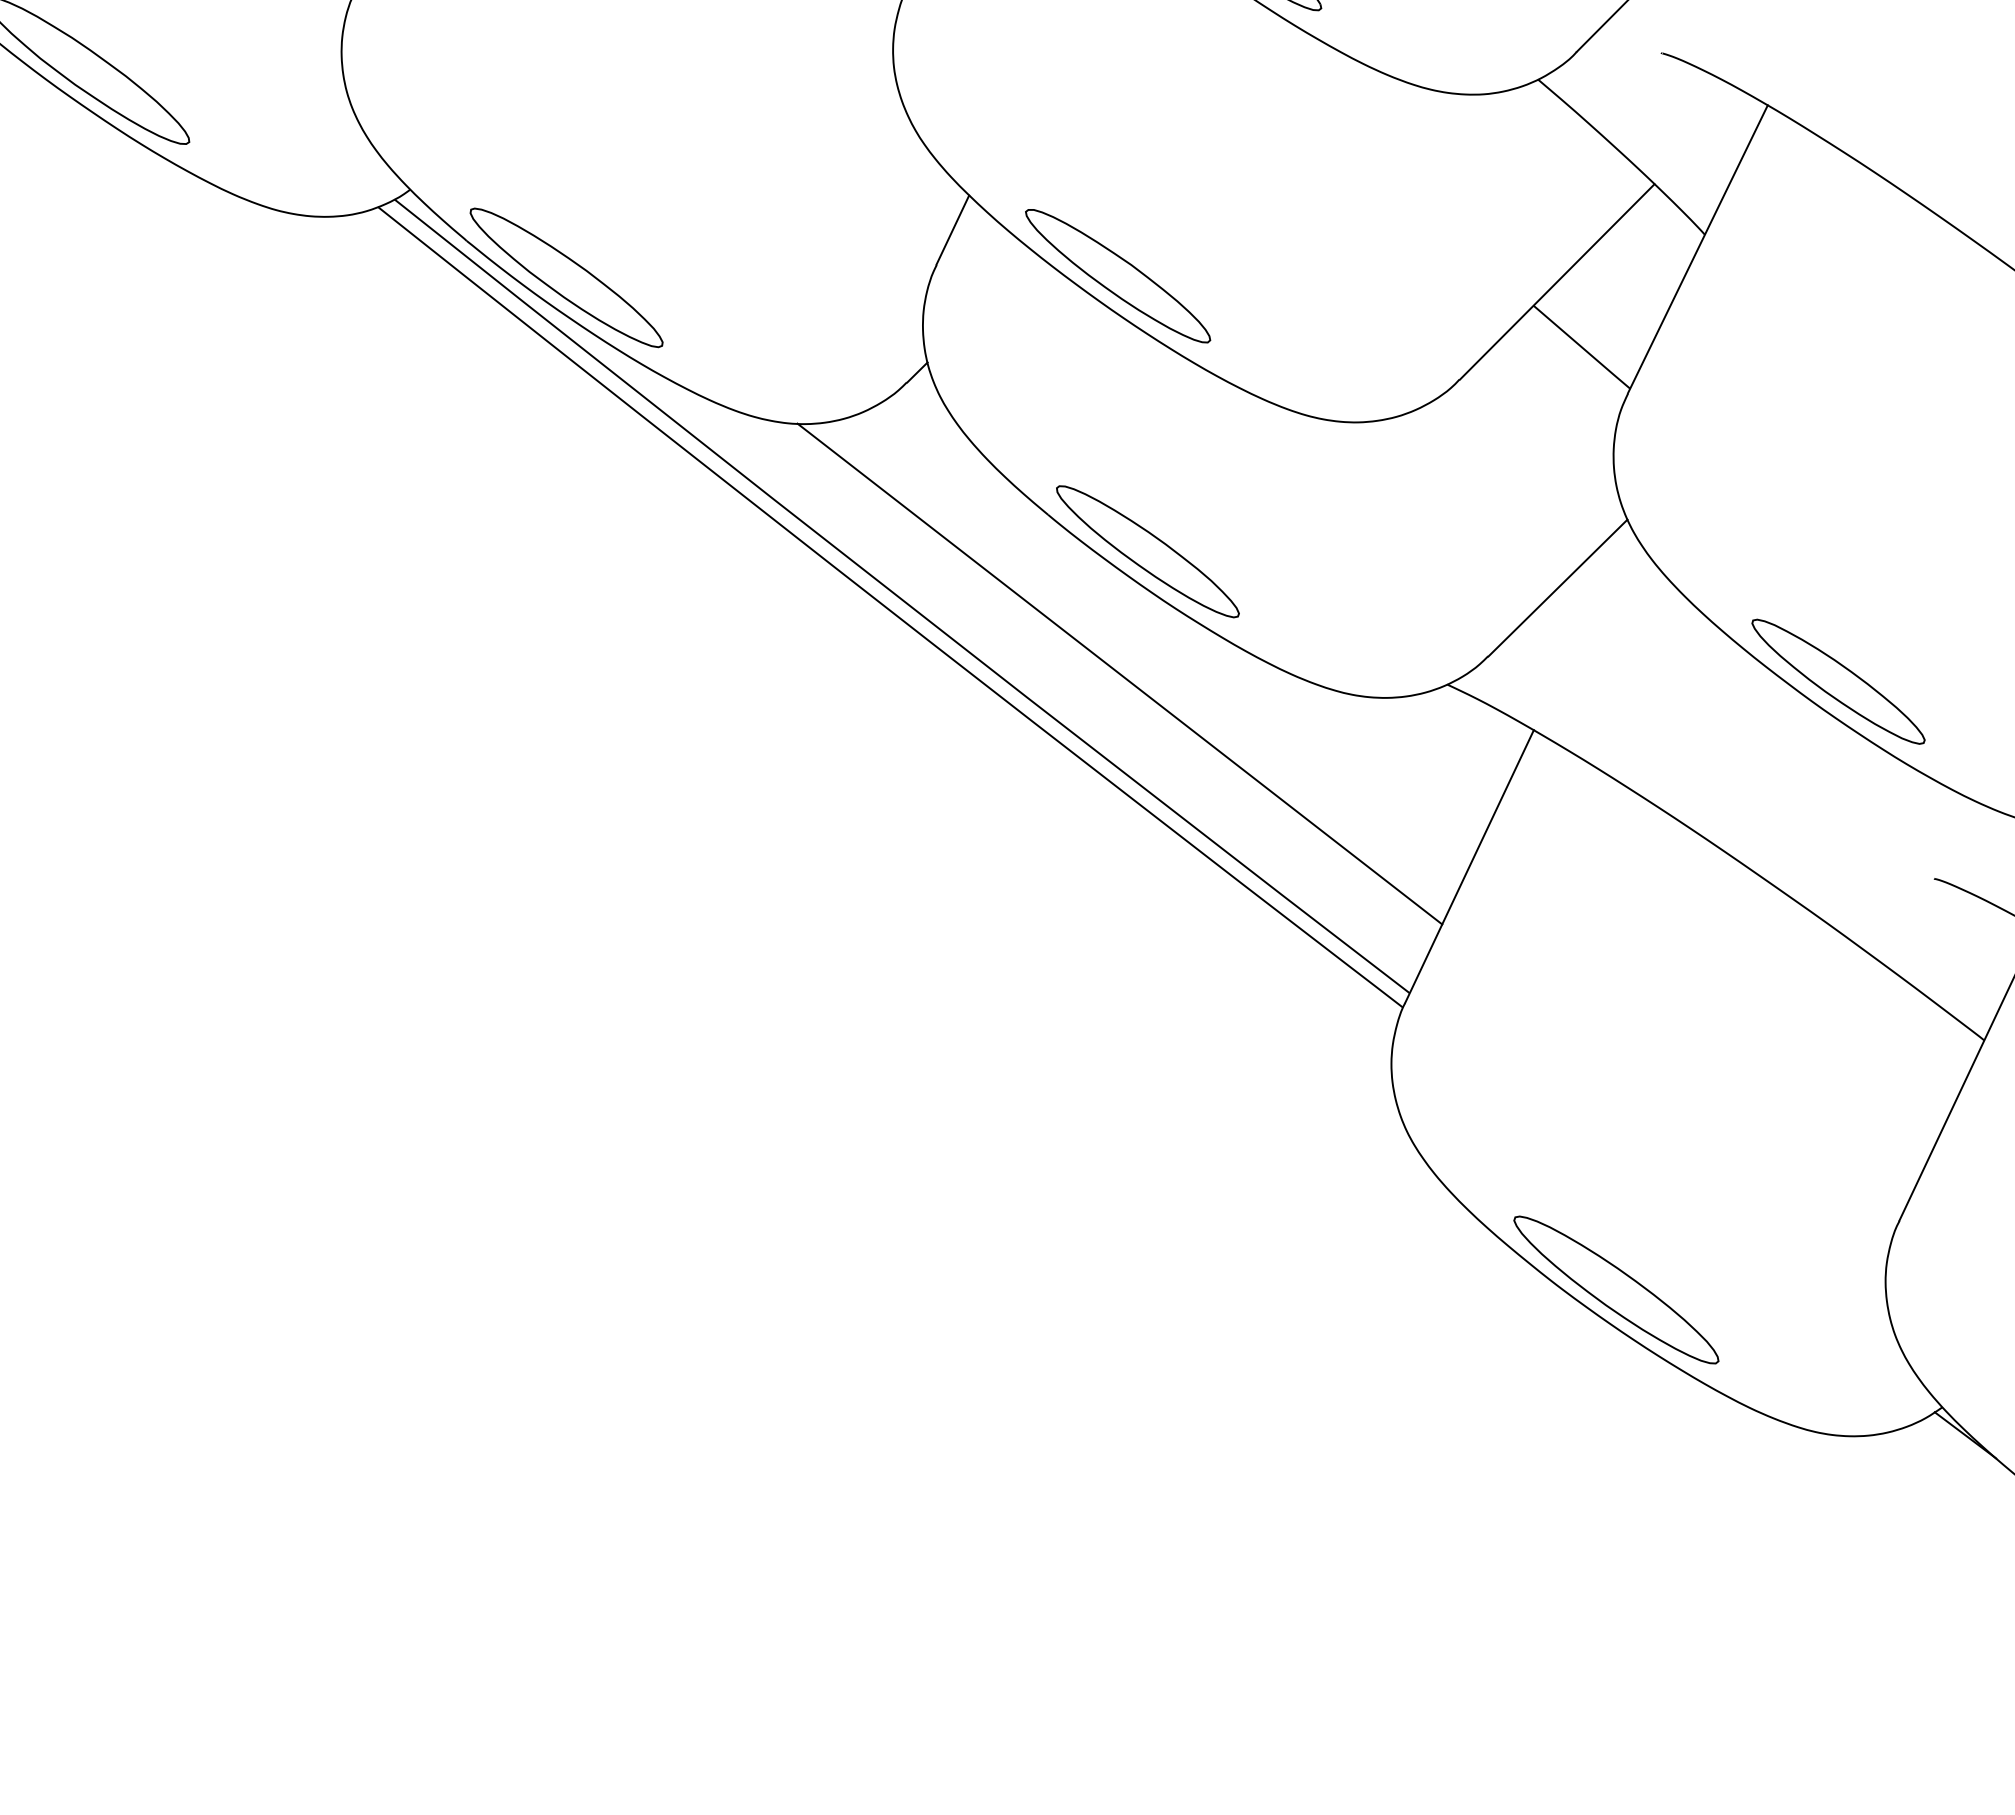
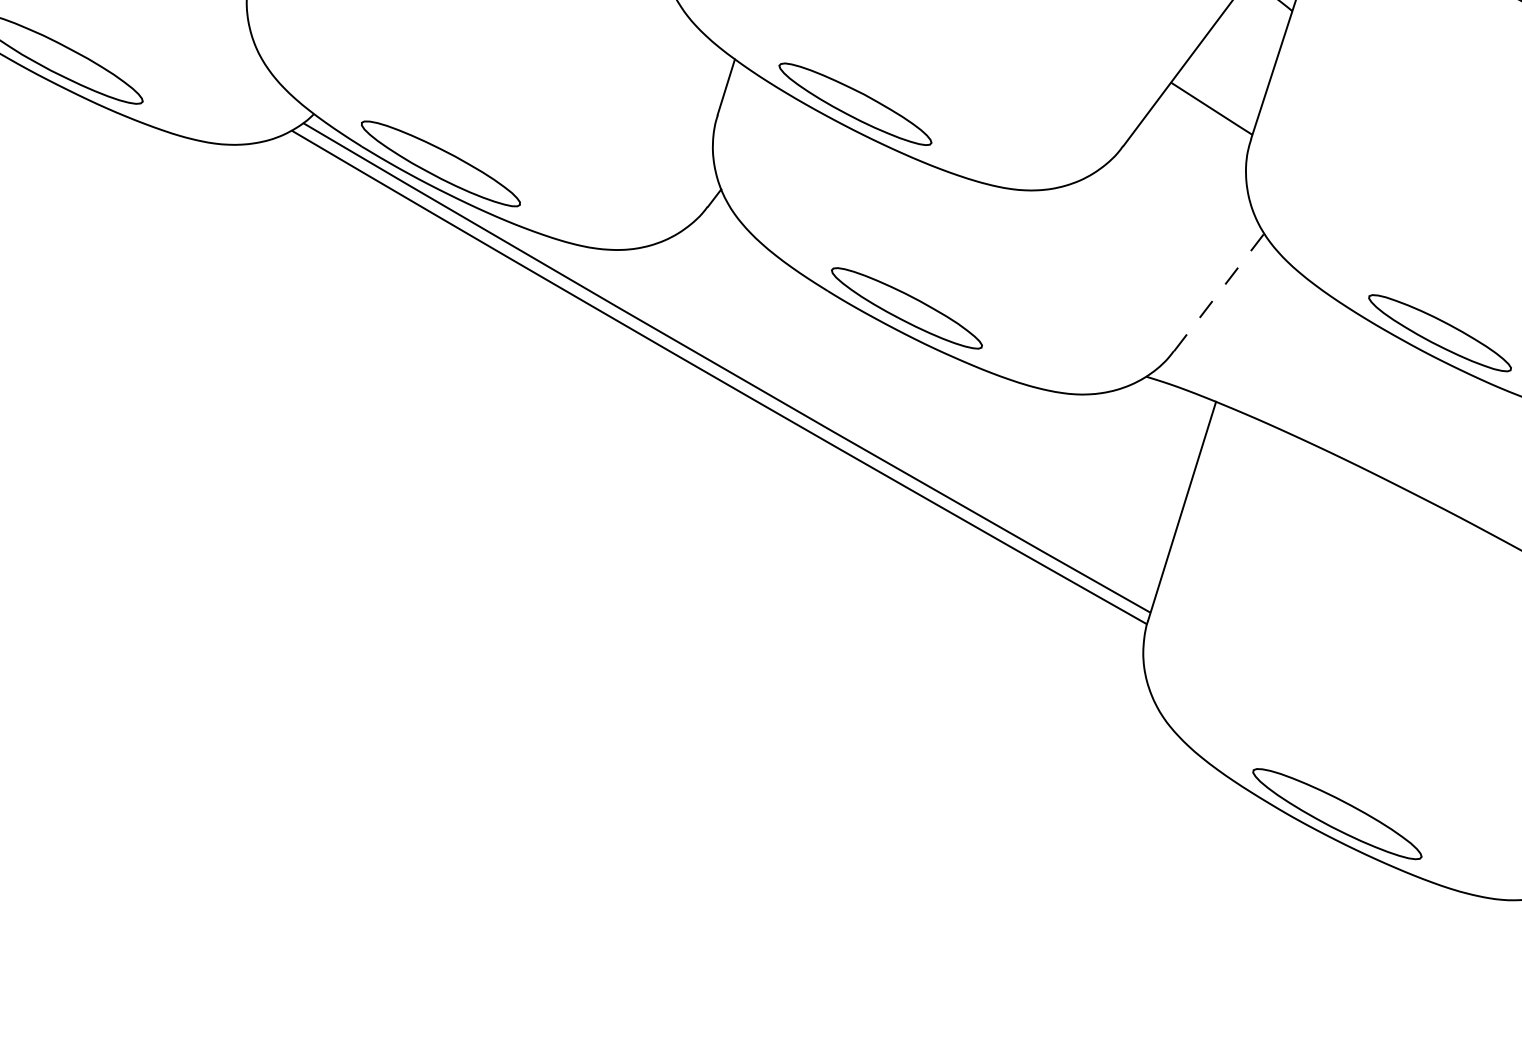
line: (1558, 587) -> (1219, 291), solid -> dashed
line: (1119, 673) -> (898, 402), removed

